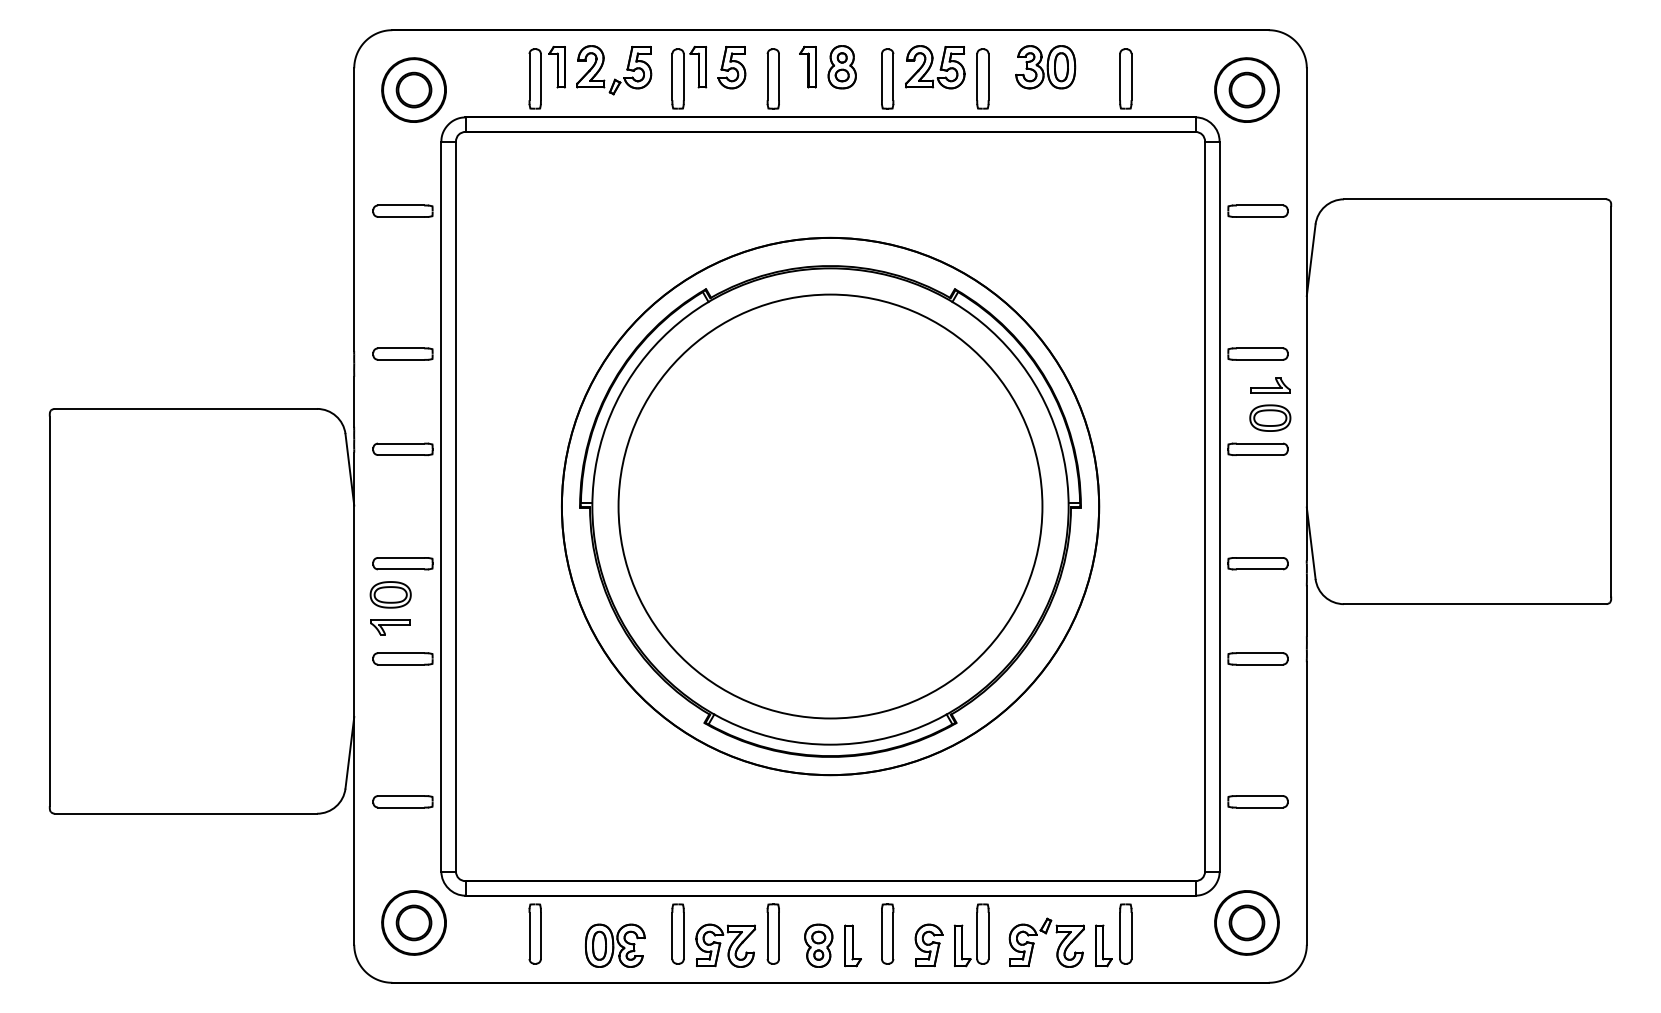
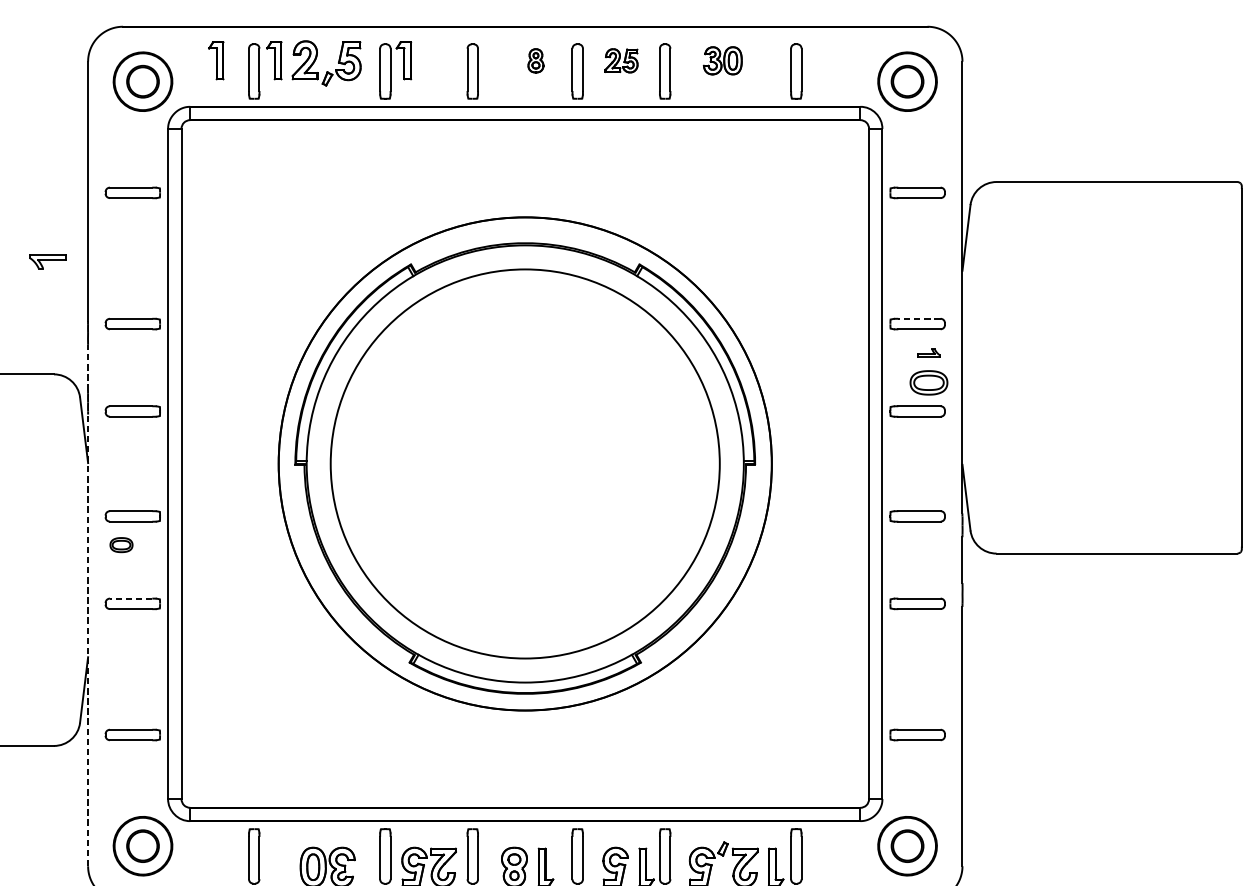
part: (807, 66) -> (215, 60), moved
part: (731, 67) -> (434, 60), removed
part: (841, 67) -> (535, 60), size x0.6
part: (935, 67) -> (621, 60), size x0.6
part: (1045, 67) -> (722, 60), size x0.7
line: (1259, 348) -> (919, 318), solid -> dashed
part: (1270, 385) -> (929, 352), size x0.6
line: (354, 401) -> (88, 367), solid -> dashed
part: (390, 594) -> (121, 544), size x0.6
part: (390, 627) -> (47, 262), moved
line: (400, 653) -> (130, 598), solid -> dashed
line: (354, 698) -> (88, 640), solid -> dashed

